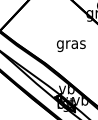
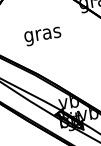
text: (71, 45) -> (43, 35), moved

